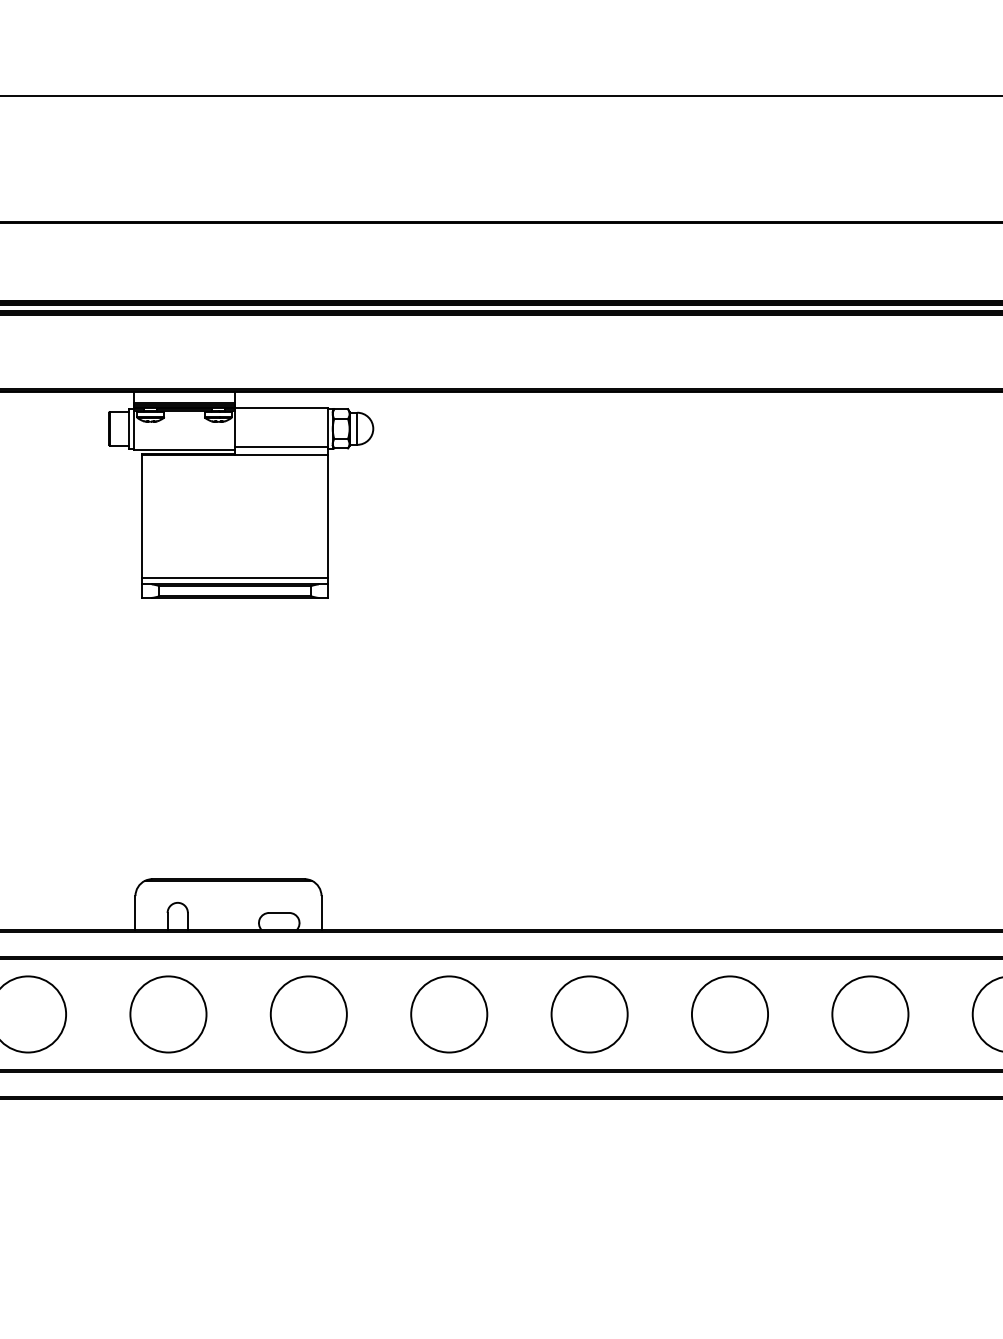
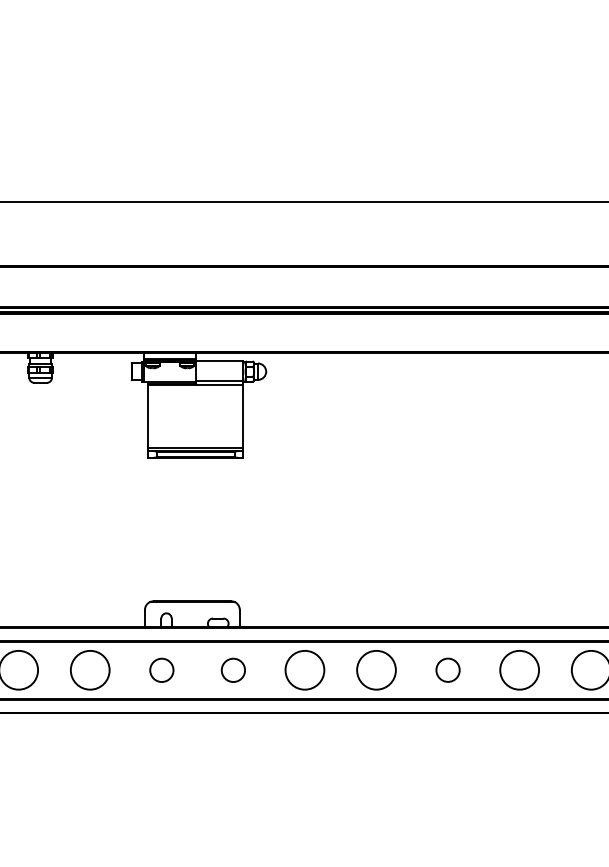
circle: (728, 1012) -> (447, 669), size x0.6
circle: (167, 1014) -> (161, 670), size x0.6
circle: (309, 1014) -> (233, 670), size x0.6

